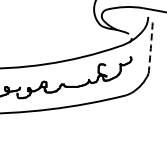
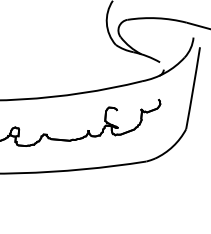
arc: (150, 48) -> (192, 89), dashed -> solid

